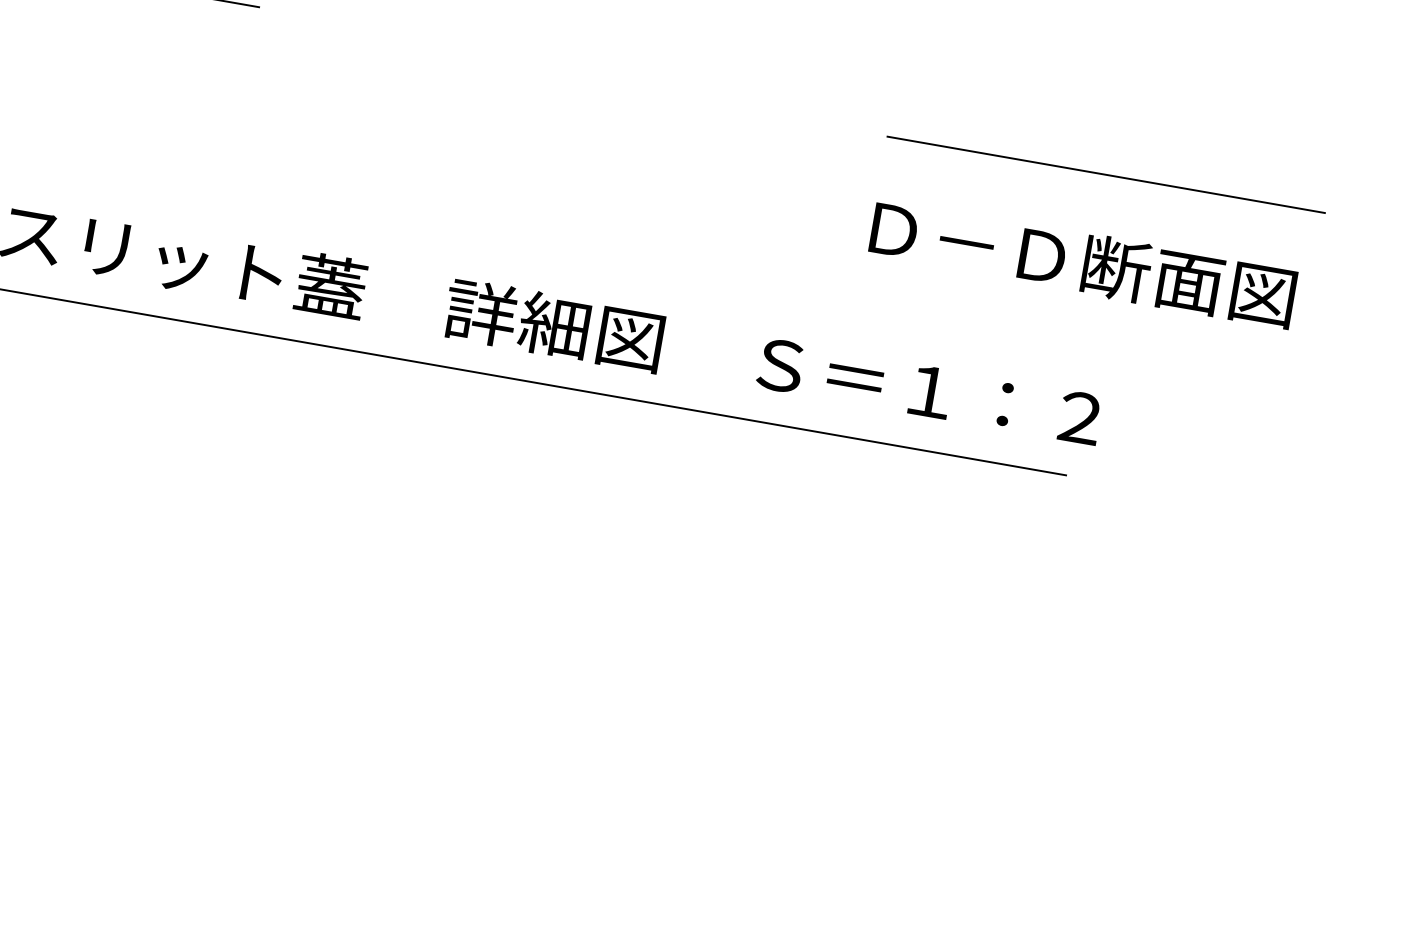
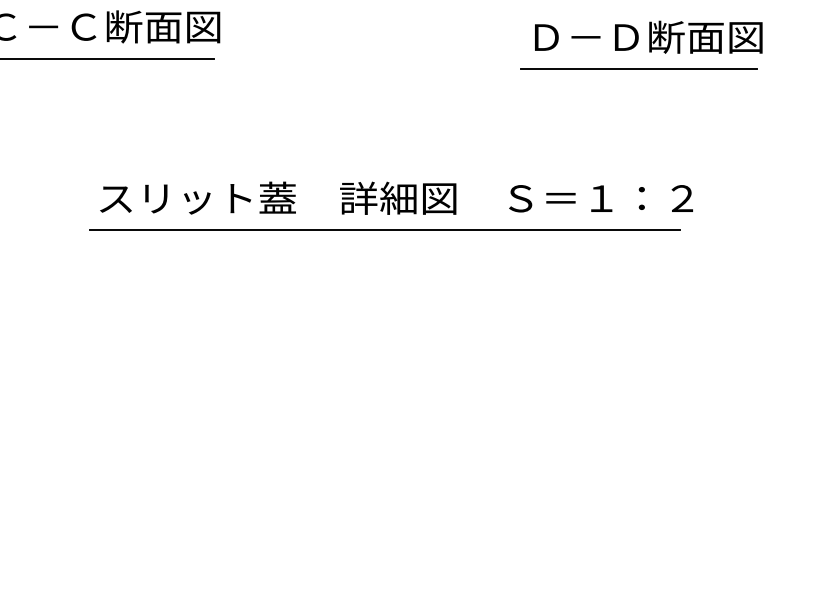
line: (1105, 174) -> (638, 68), moved
text: (1082, 261) -> (648, 36), moved

